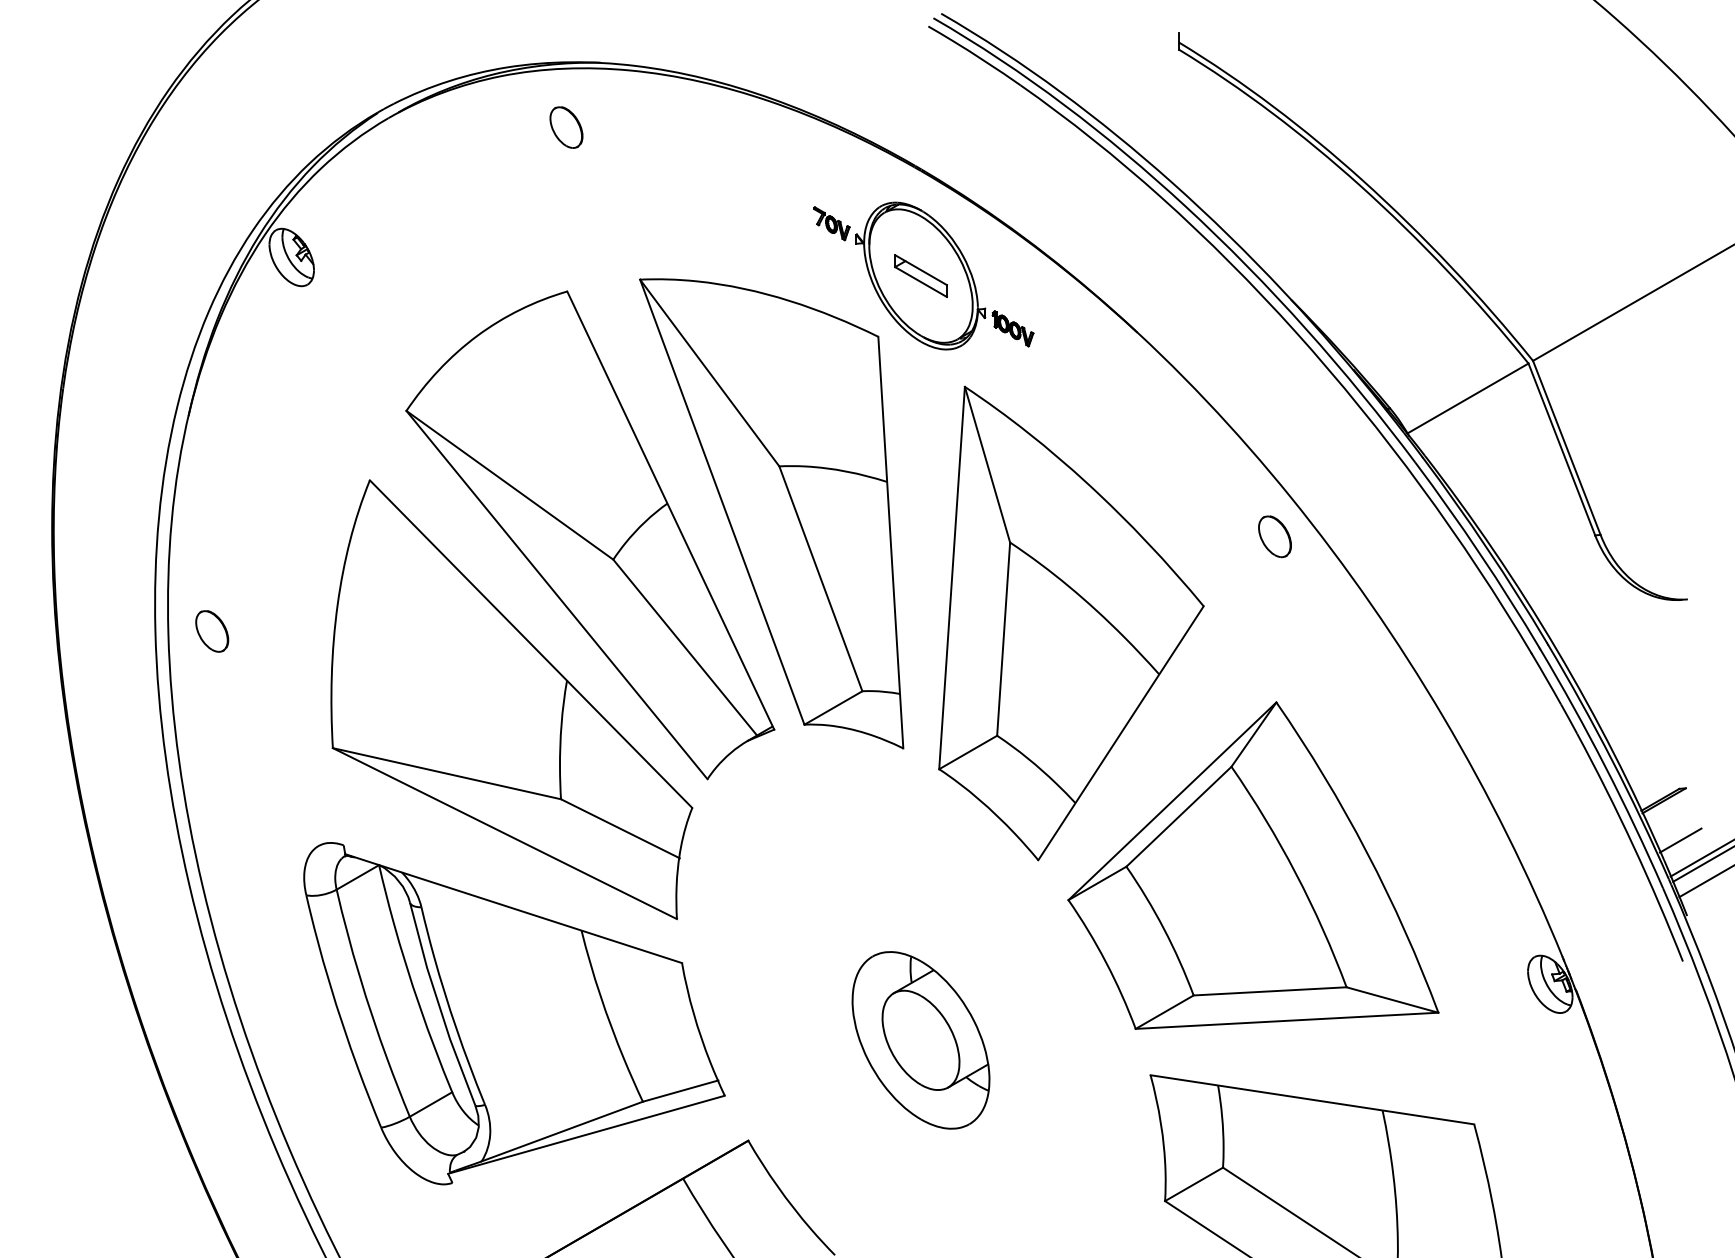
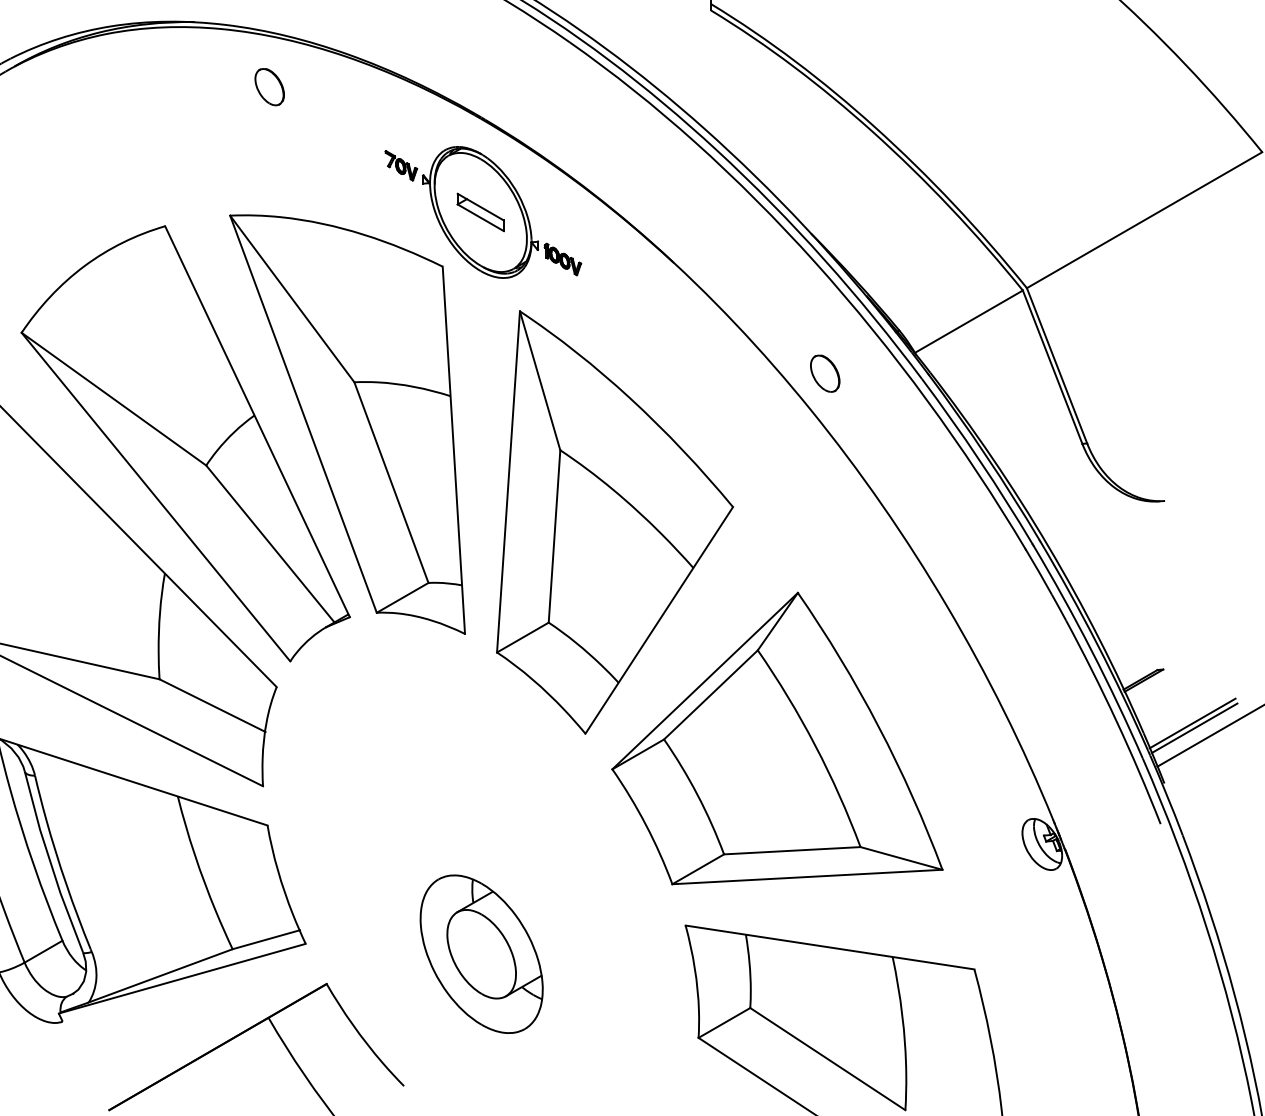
part: (566, 127) -> (269, 87), moved
part: (1274, 536) -> (824, 373), moved
line: (1680, 840) -> (1158, 716), removed
part: (920, 1040) -> (481, 954), moved

